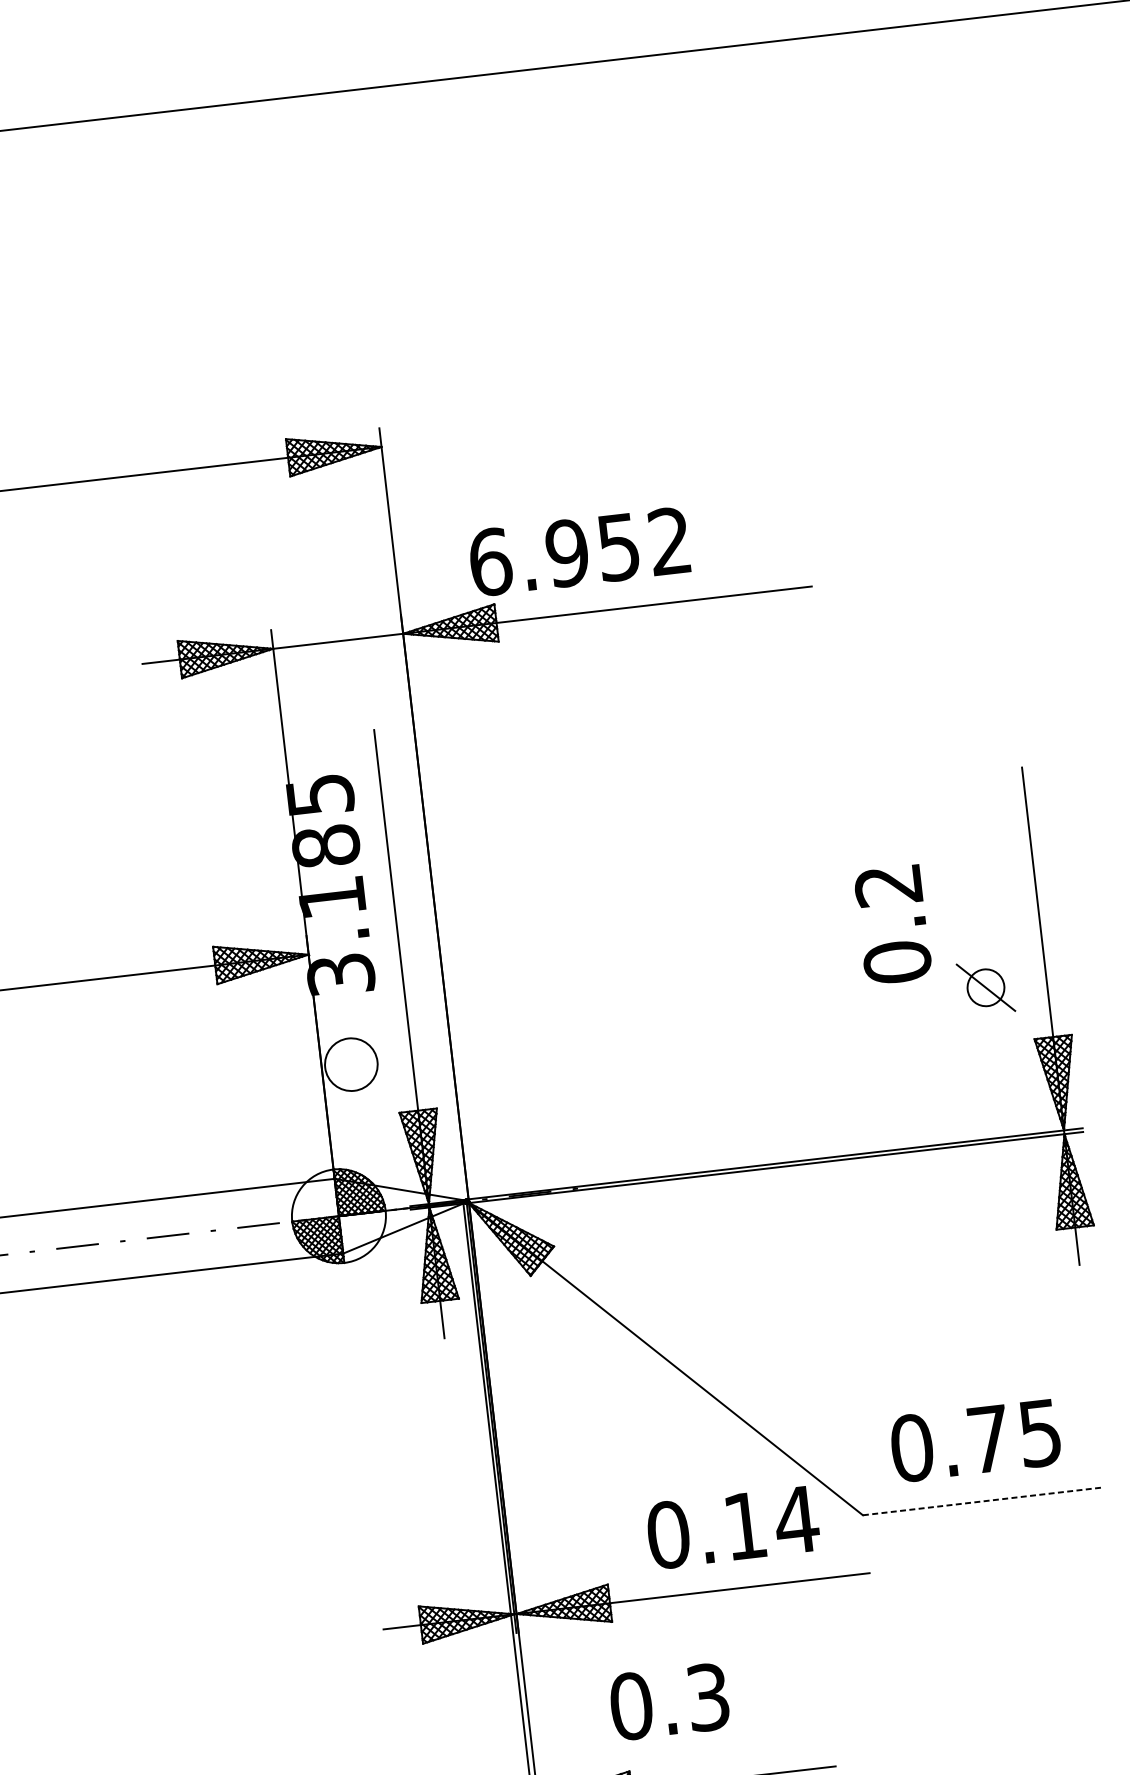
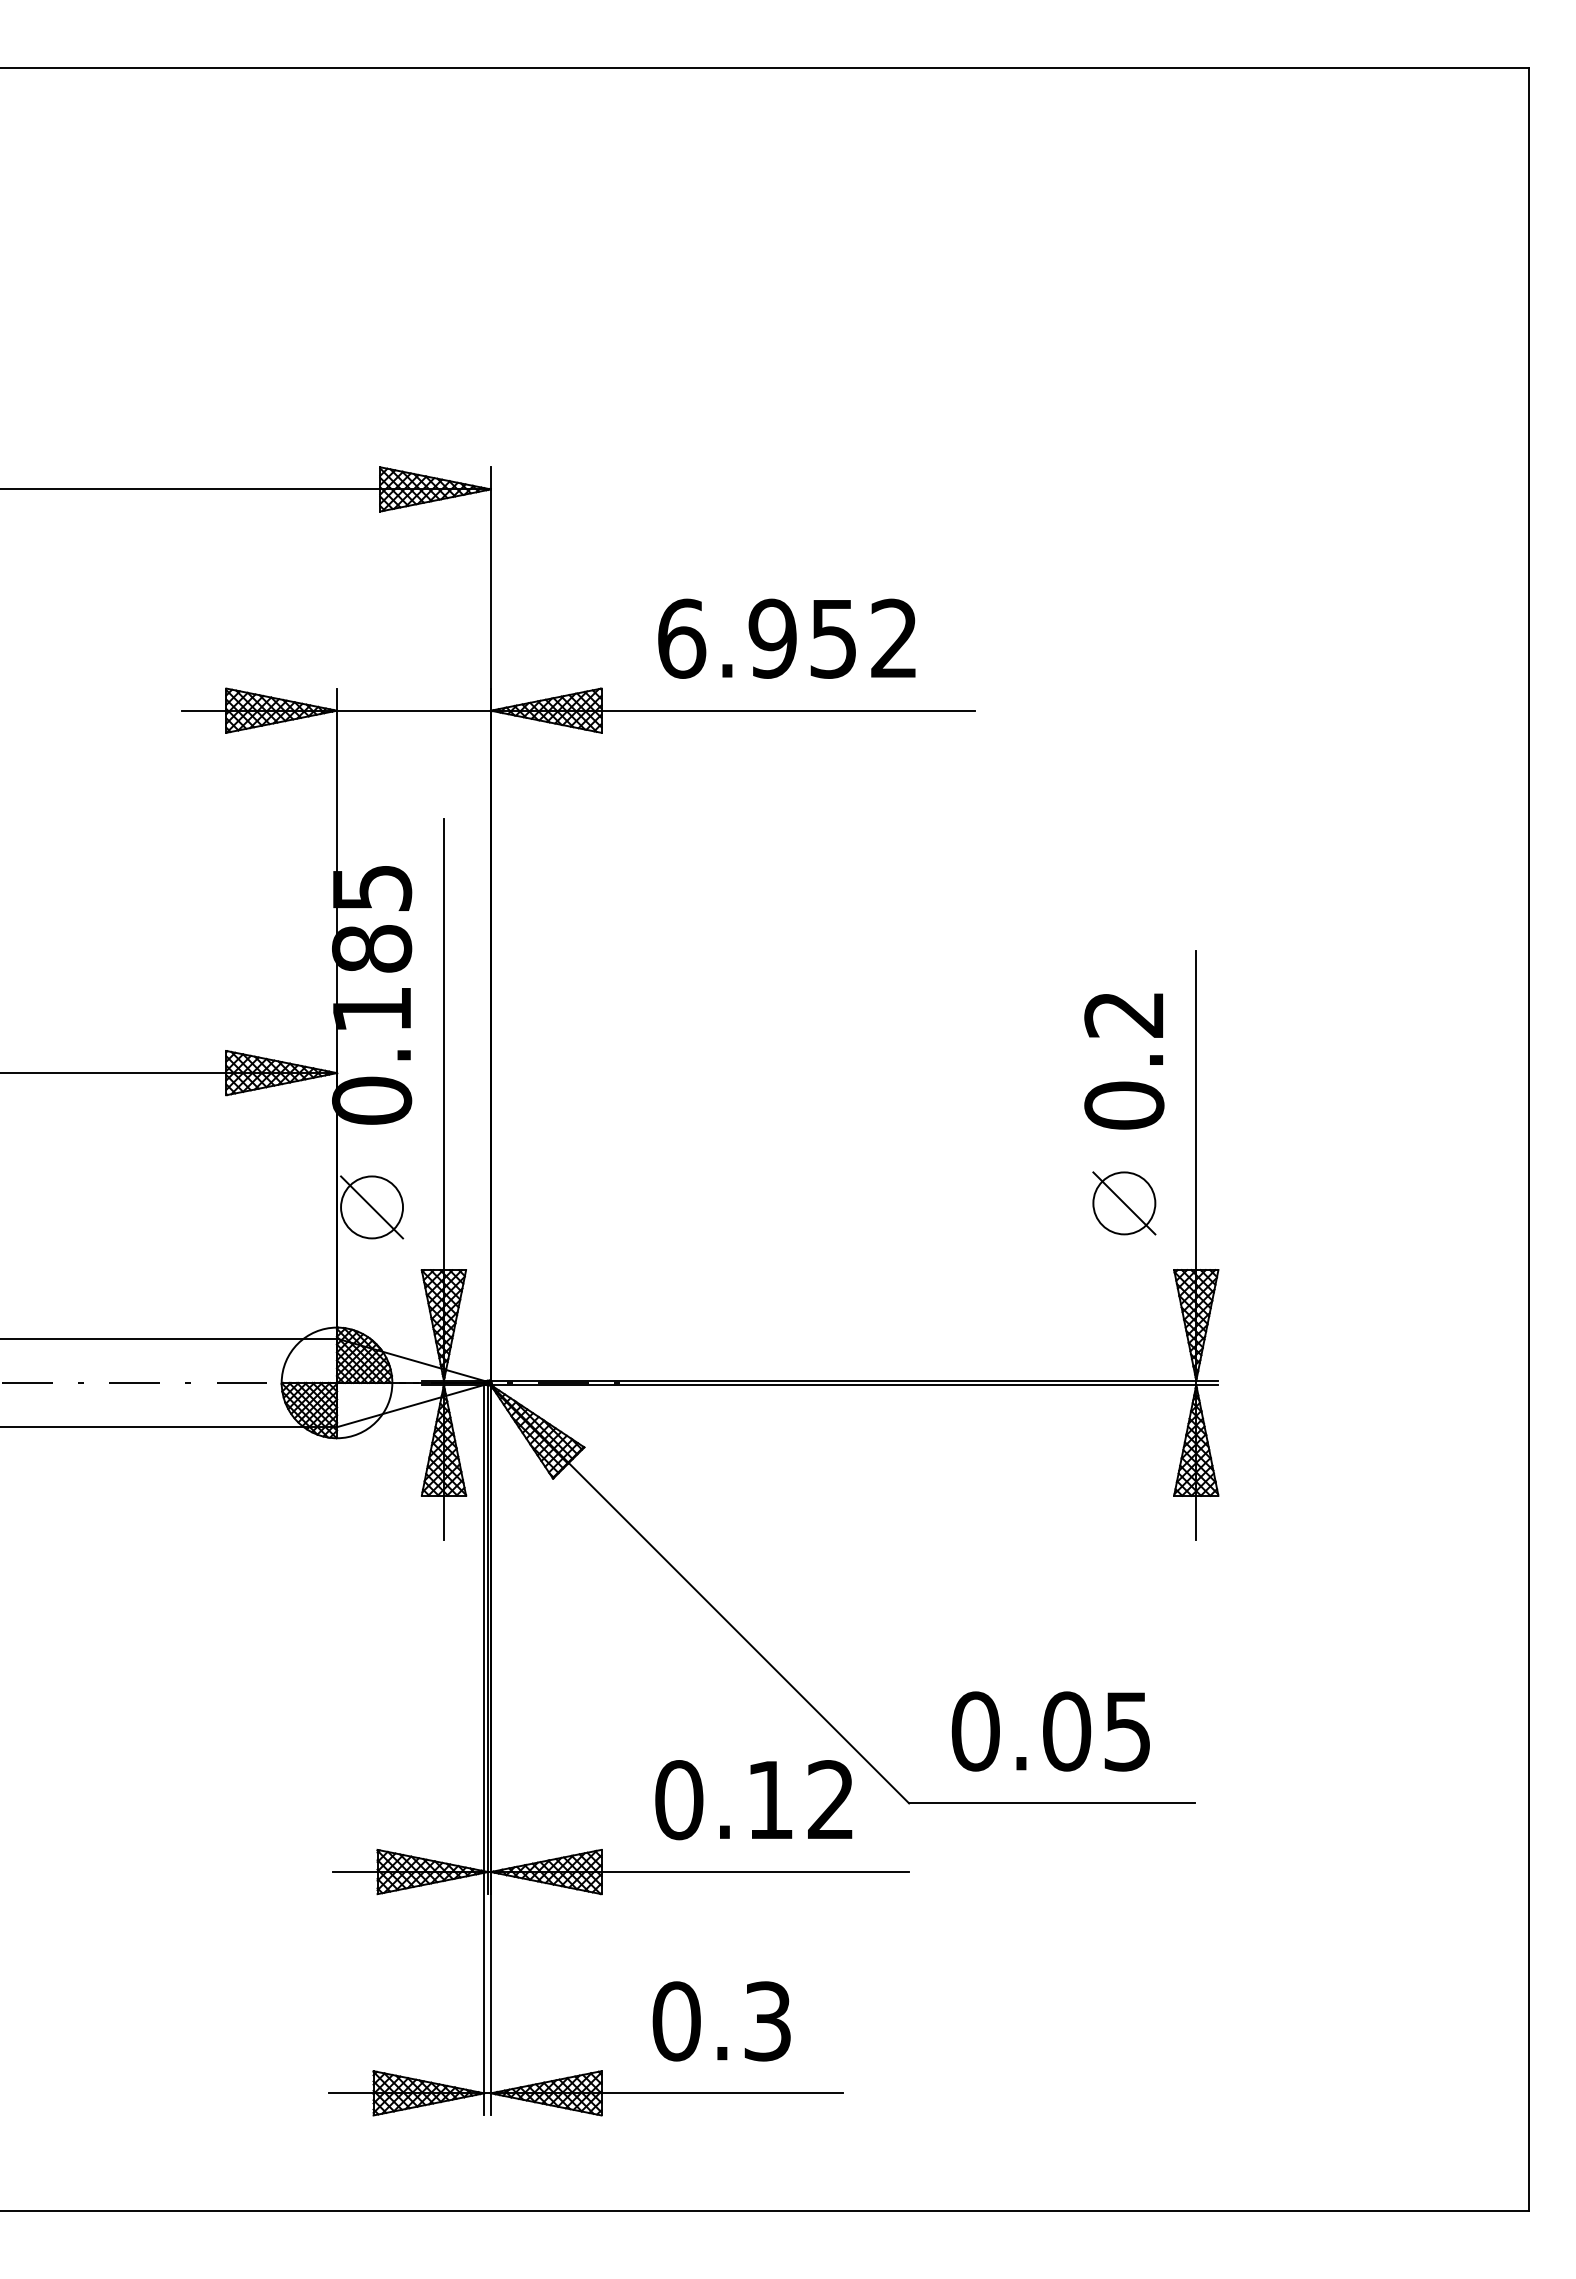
text: (578, 551) -> (786, 638), moved
text: (893, 925) -> (1124, 1061), moved
text: (341, 974) -> (372, 1100), 3.185 -> 0.185
circle: (986, 987) -> (1124, 1203), size x1.43
line: (351, 1064) -> (372, 1207), added
text: (989, 1439) -> (1067, 1731), 0.75 -> 0.05
line: (983, 1501) -> (1051, 1803), dashed -> solid
text: (796, 1519) -> (830, 1799), 0.14 -> 0.12
text: (669, 1701) -> (721, 2021), moved

